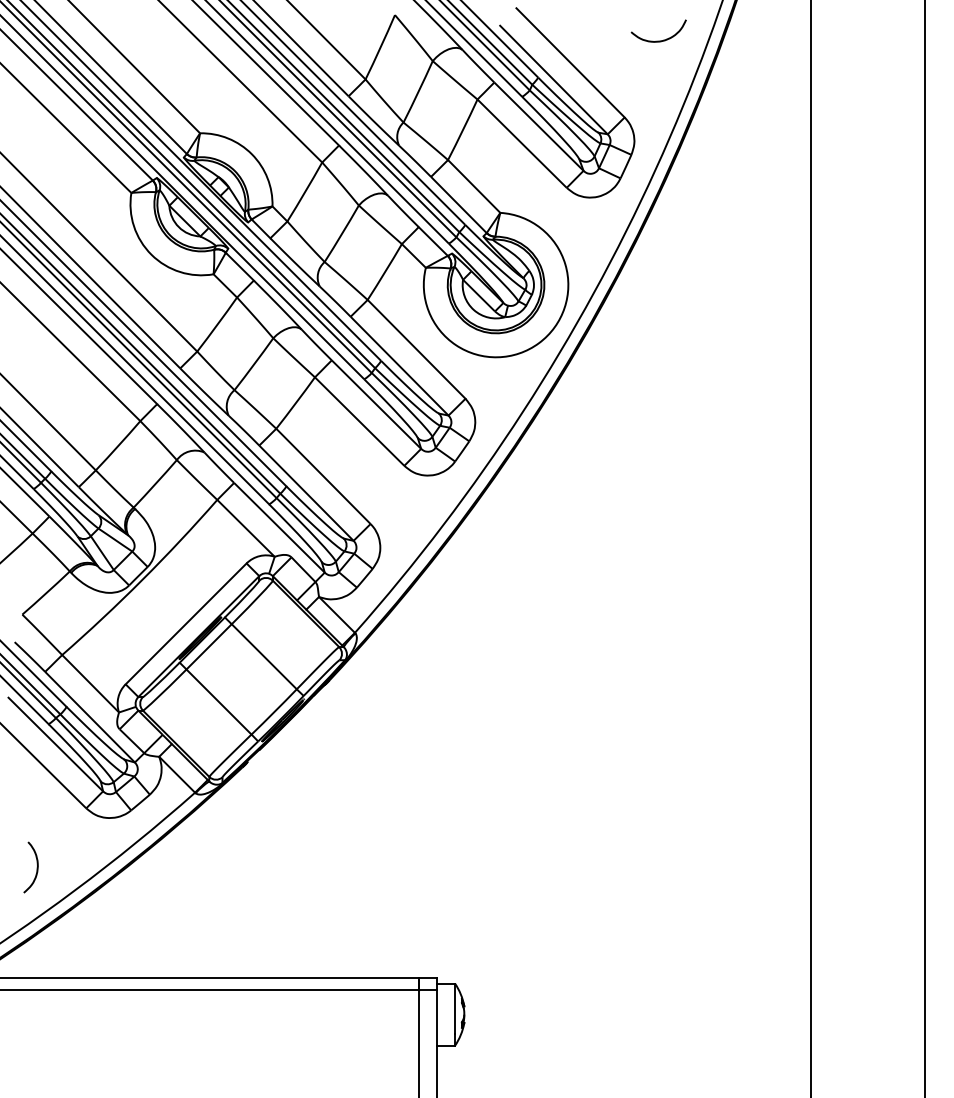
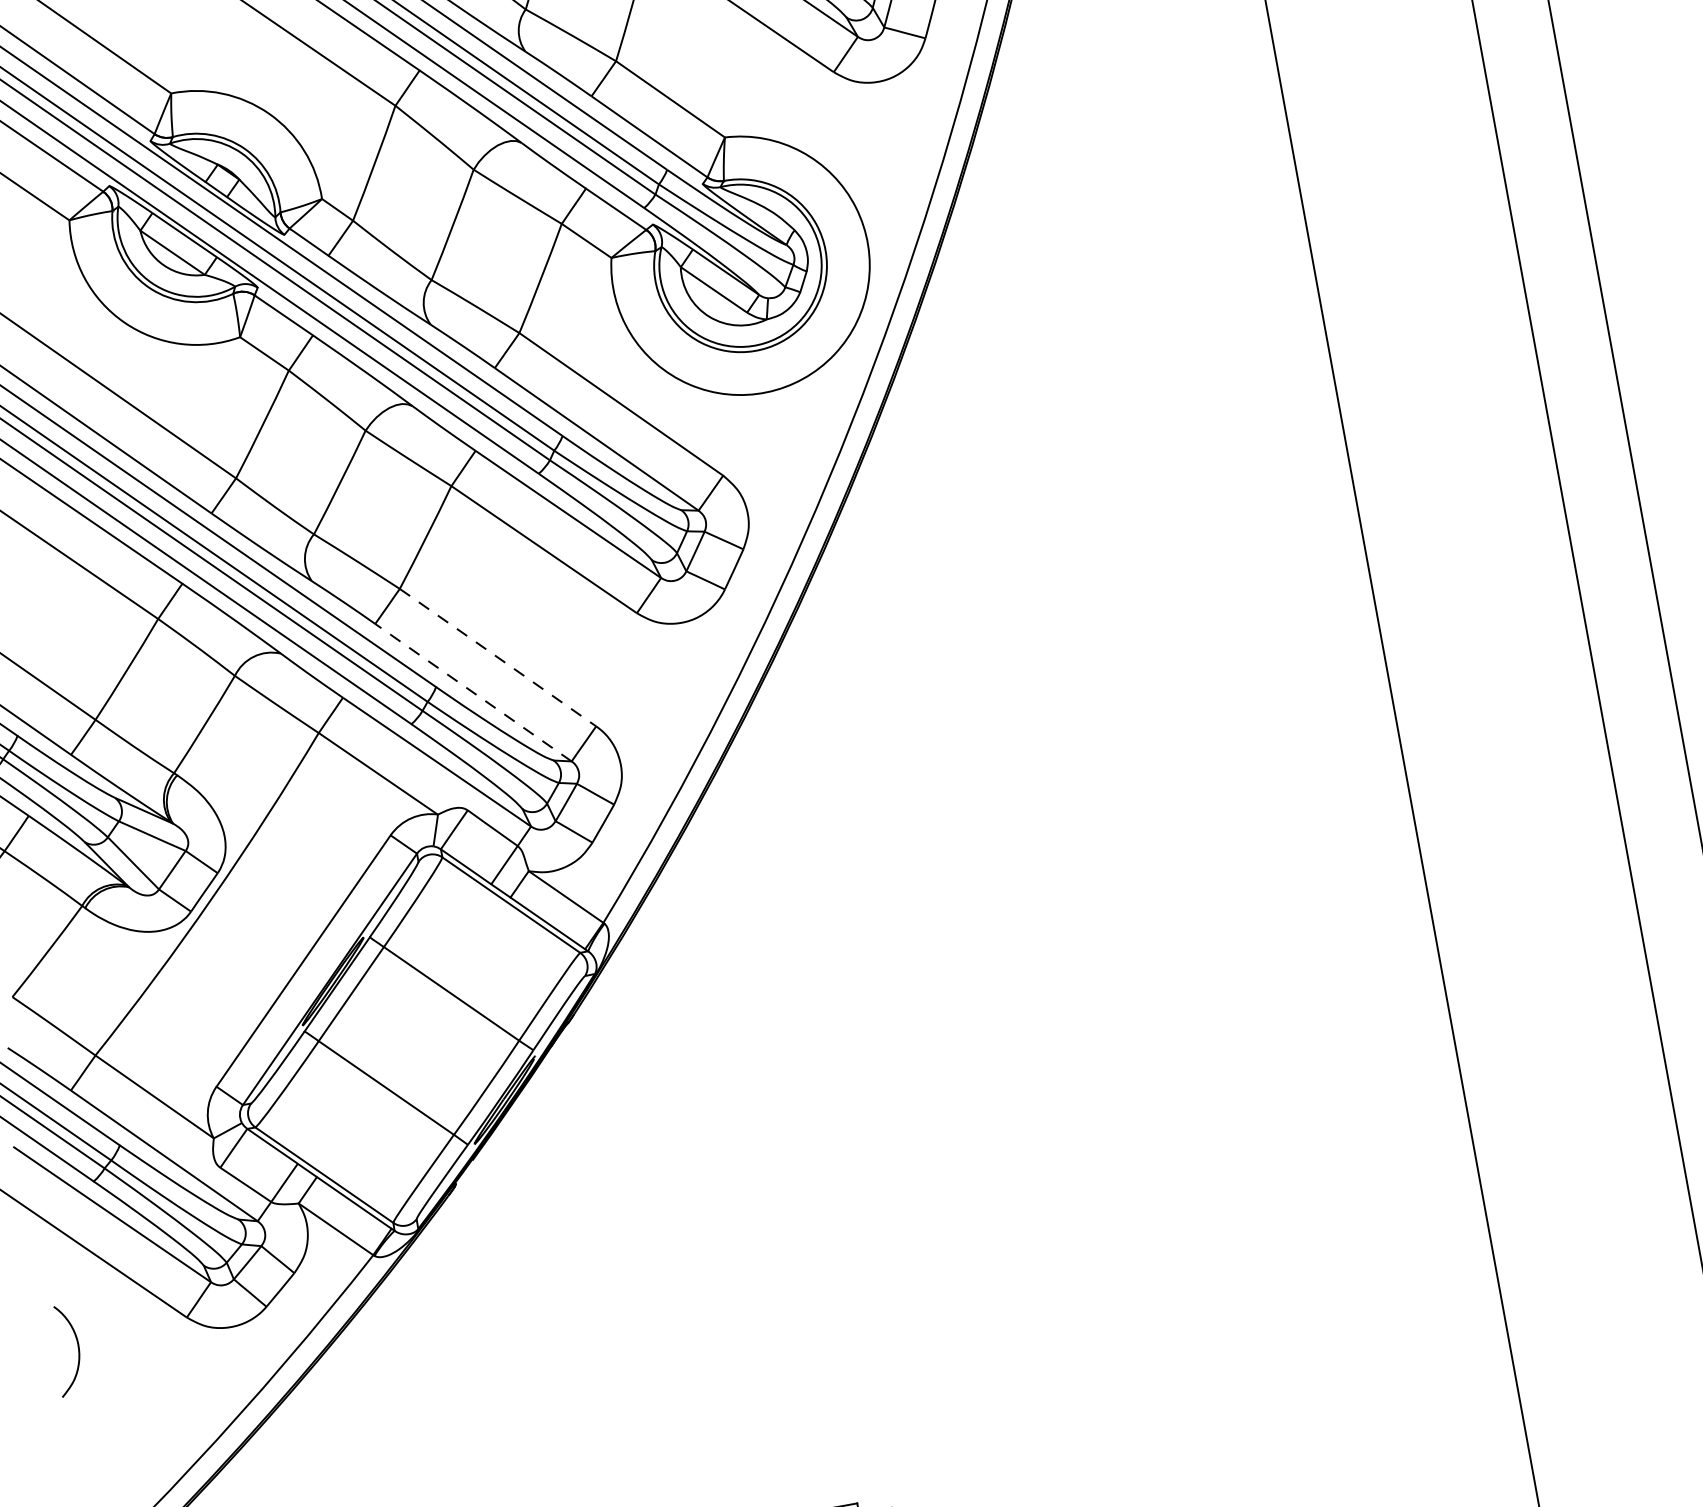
line: (323, 476) -> (498, 657), solid -> dashed
line: (306, 493) -> (473, 693), solid -> dashed
curve: (36, 867) -> (76, 1348), moved

